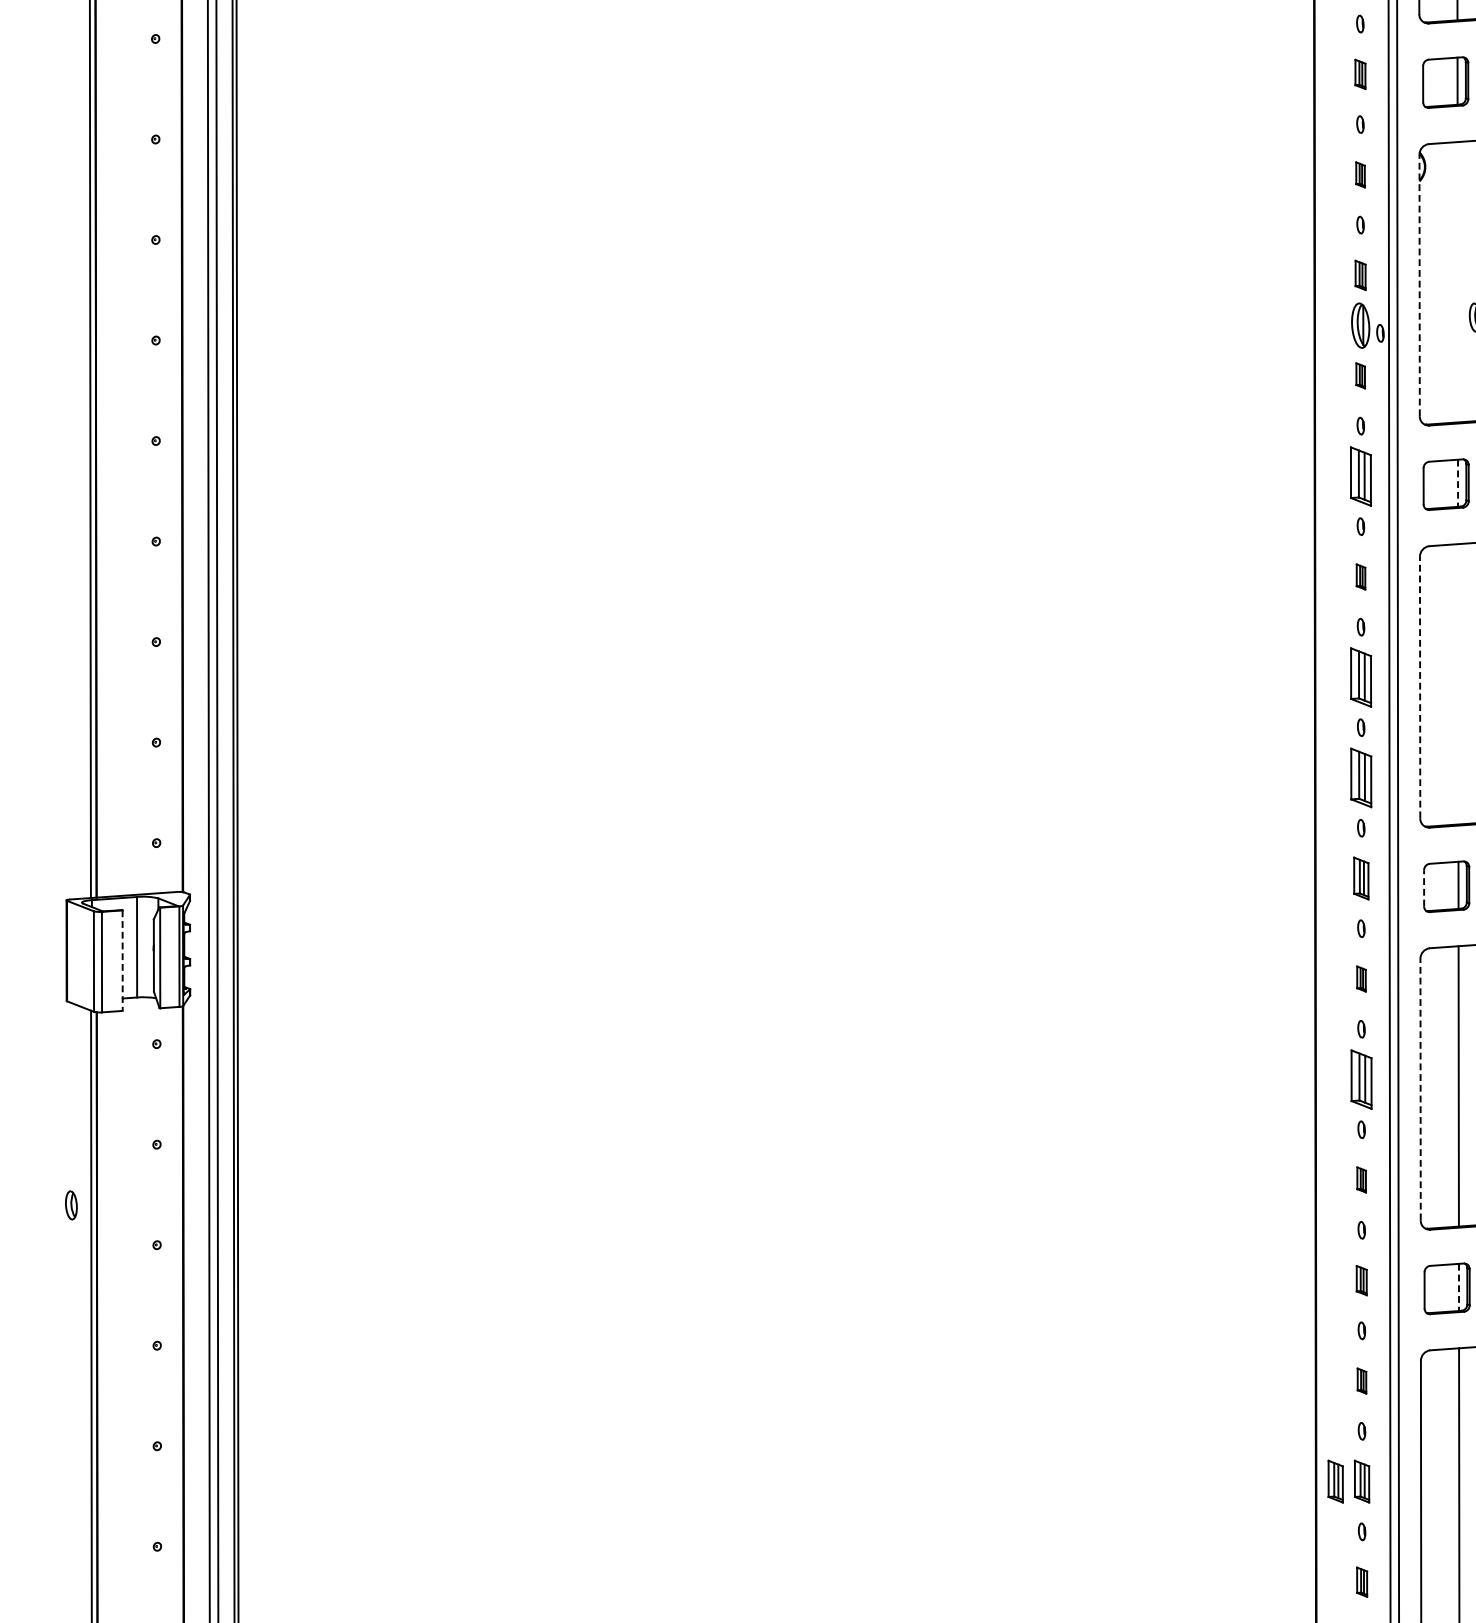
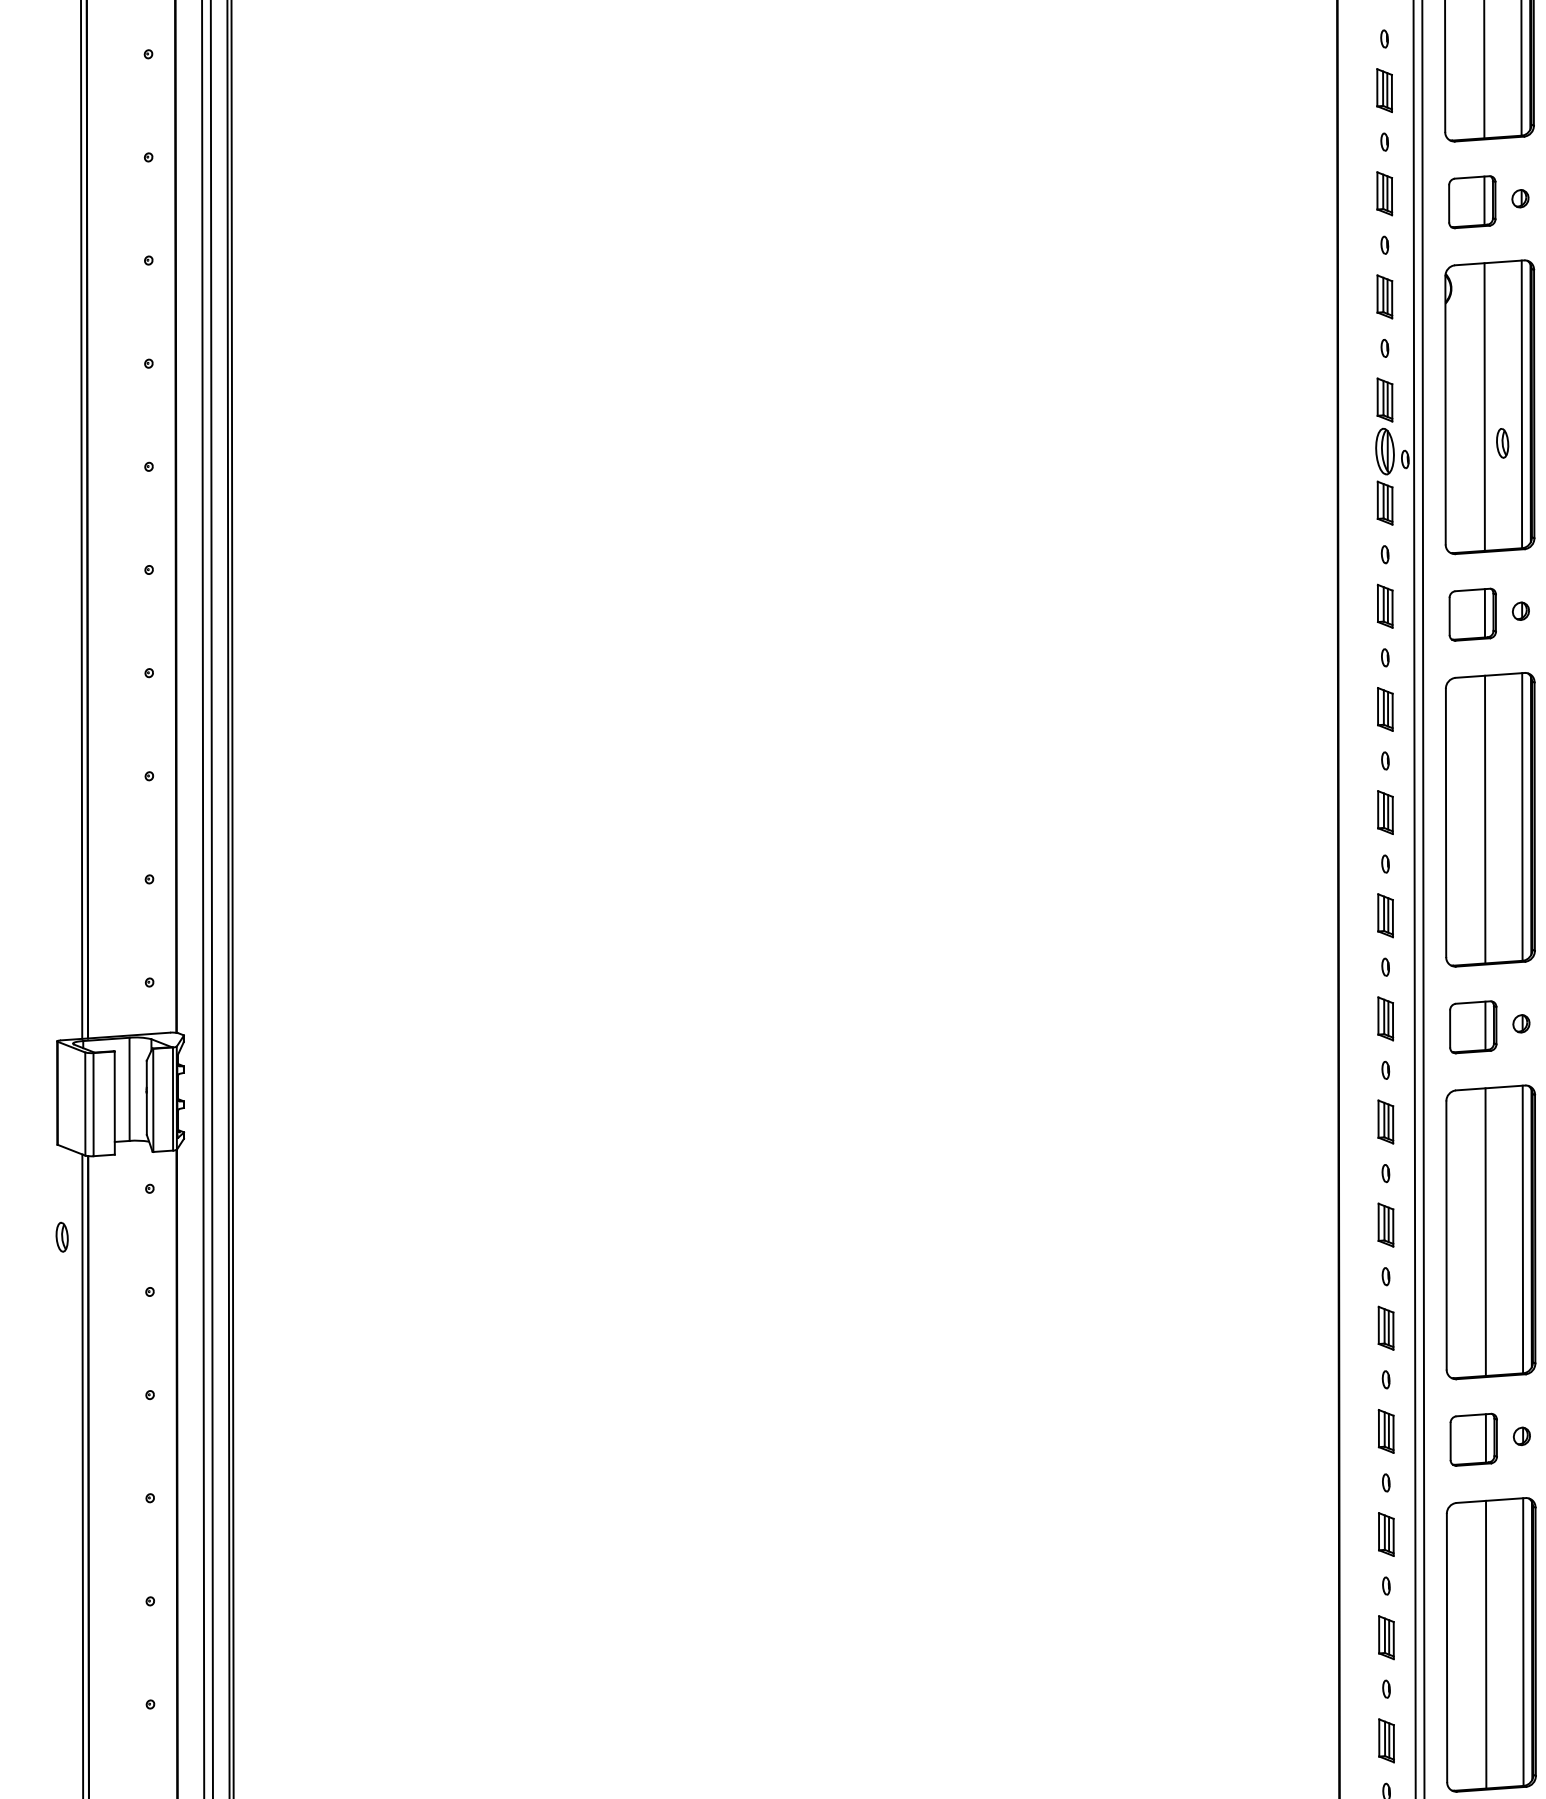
part: (1360, 74) -> (1384, 193), size x1.43
part: (1360, 174) -> (1384, 296), size x1.67
part: (1360, 274) -> (1384, 399), size x1.43
line: (1457, 281) -> (1484, 406), added
line: (1419, 284) -> (1445, 409), dashed -> solid
part: (1360, 375) -> (1384, 502), size x1.67
part: (1360, 475) -> (1384, 605), size x0.71
line: (1457, 483) -> (1484, 613), dashed -> solid
part: (1361, 577) -> (1385, 709), size x1.67
part: (1361, 677) -> (1385, 812), size x0.71
line: (1458, 684) -> (1485, 819), added
line: (1420, 687) -> (1446, 822), dashed -> solid
part: (1361, 777) -> (1385, 915), size x0.71
line: (1424, 887) -> (1450, 1028), dashed -> solid
line: (122, 961) -> (114, 1103), dashed -> solid
part: (1361, 978) -> (1385, 1121), size x1.67
part: (1361, 1078) -> (1385, 1224), size x0.71
line: (1420, 1088) -> (1446, 1234), dashed -> solid
part: (1361, 1179) -> (1385, 1327), size x1.67
part: (70, 1204) -> (61, 1236), moved
part: (1361, 1280) -> (1385, 1431), size x1.43
line: (1458, 1287) -> (1485, 1438), dashed -> solid
part: (1362, 1381) -> (1386, 1534), size x1.67
part: (1335, 1481) -> (1359, 1637), removed
part: (1362, 1581) -> (1386, 1740), size x1.43

